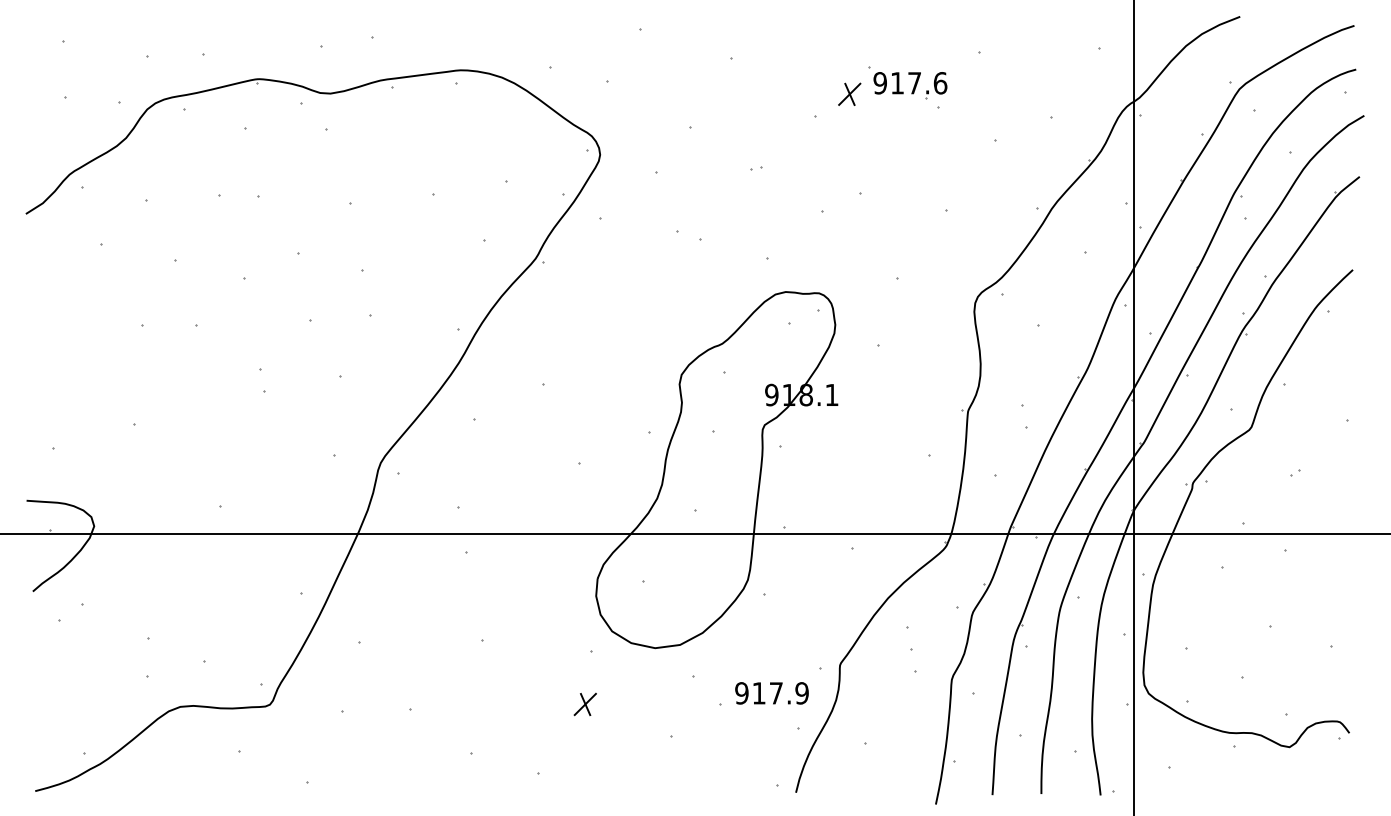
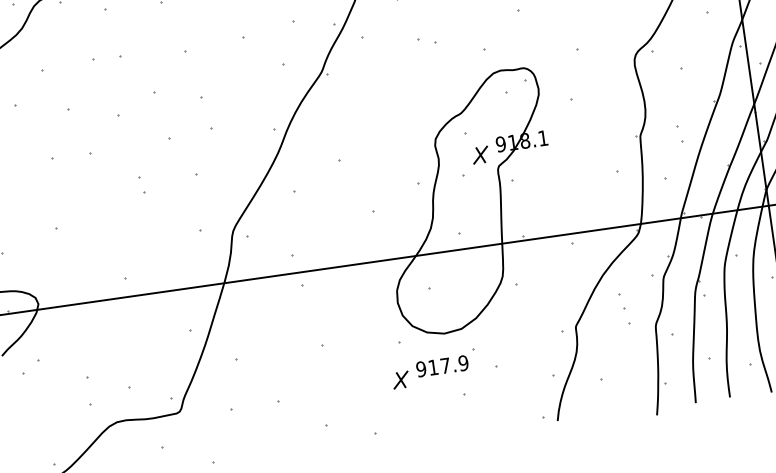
part: (740, 405) -> (480, 154), added
text: (771, 693) -> (442, 366), moved

